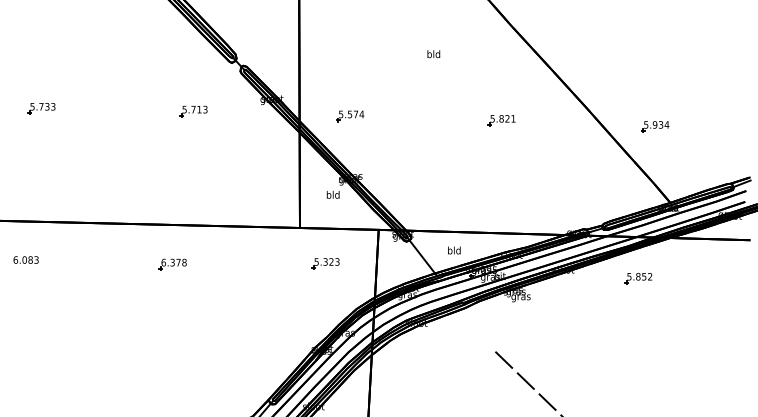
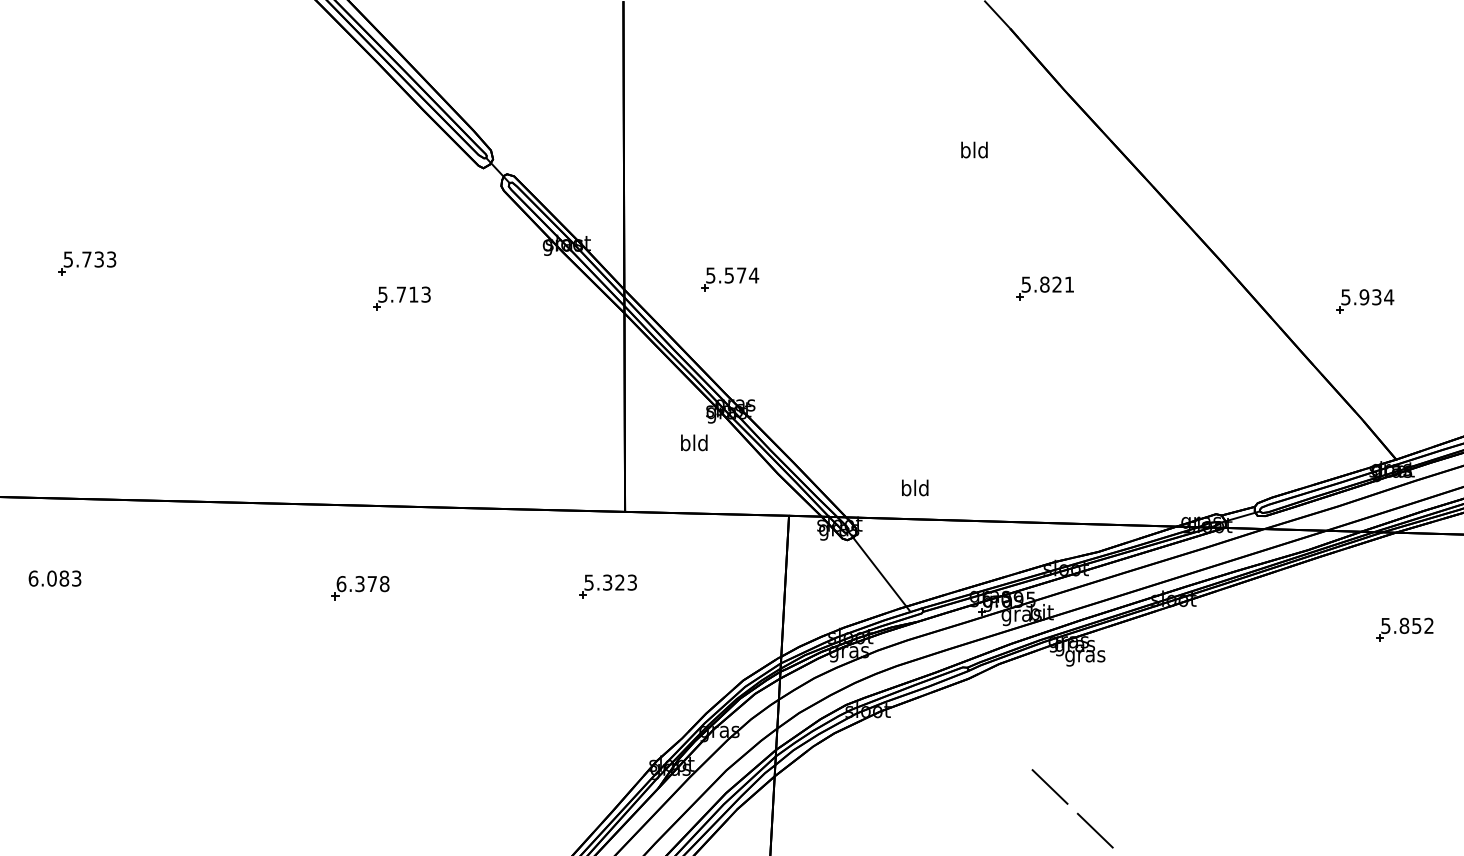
text: (433, 54) -> (973, 150), moved
part: (193, 111) -> (401, 298), moved
text: (454, 250) -> (915, 487), moved
part: (325, 263) -> (607, 585), moved
part: (638, 278) -> (1404, 629), moved

